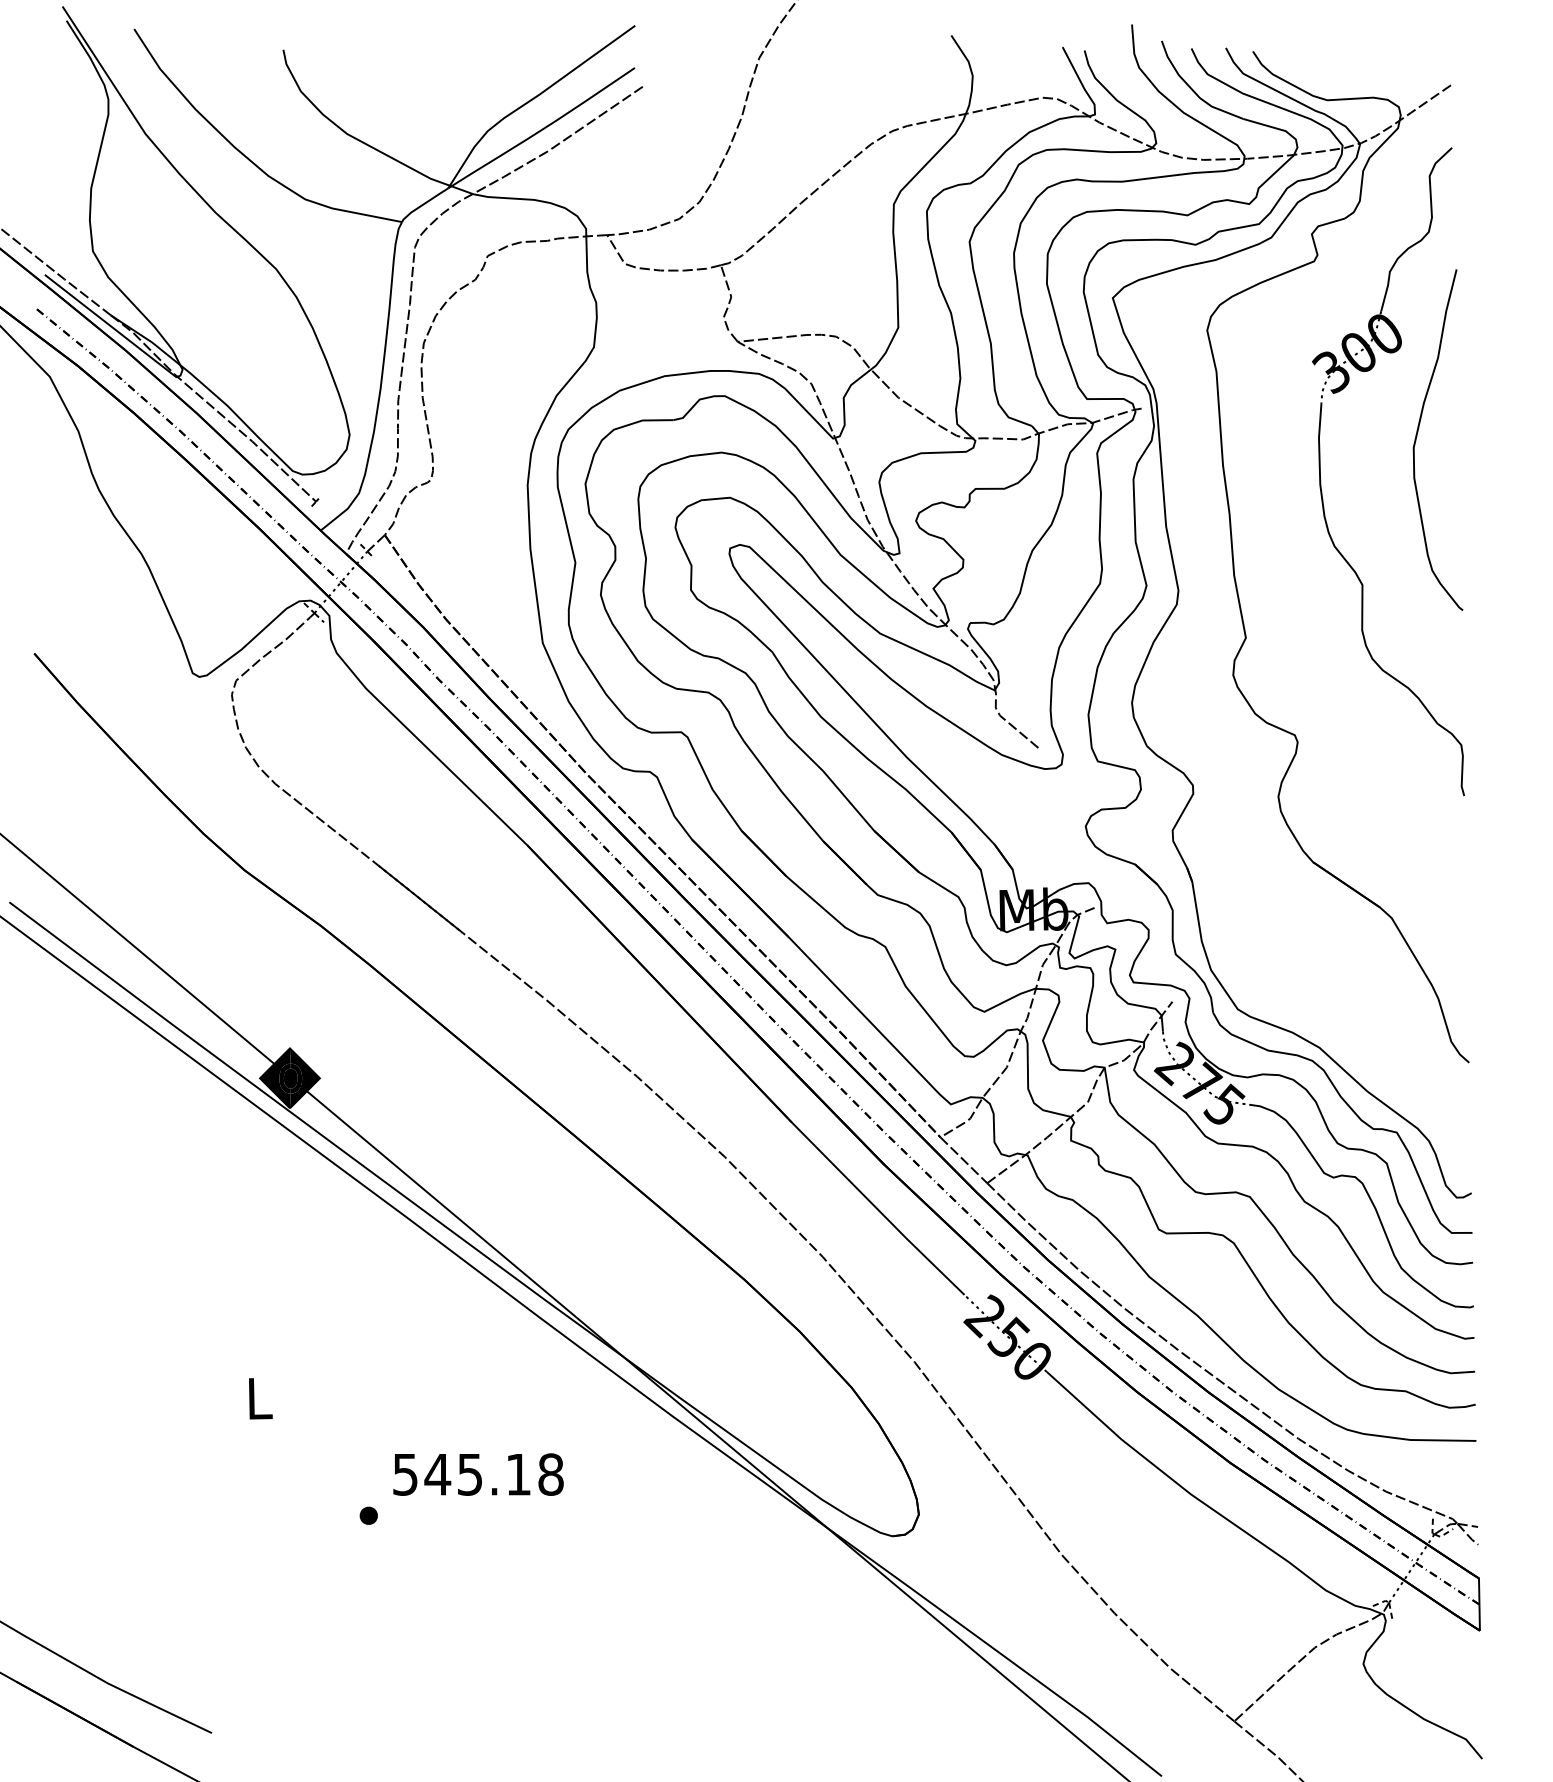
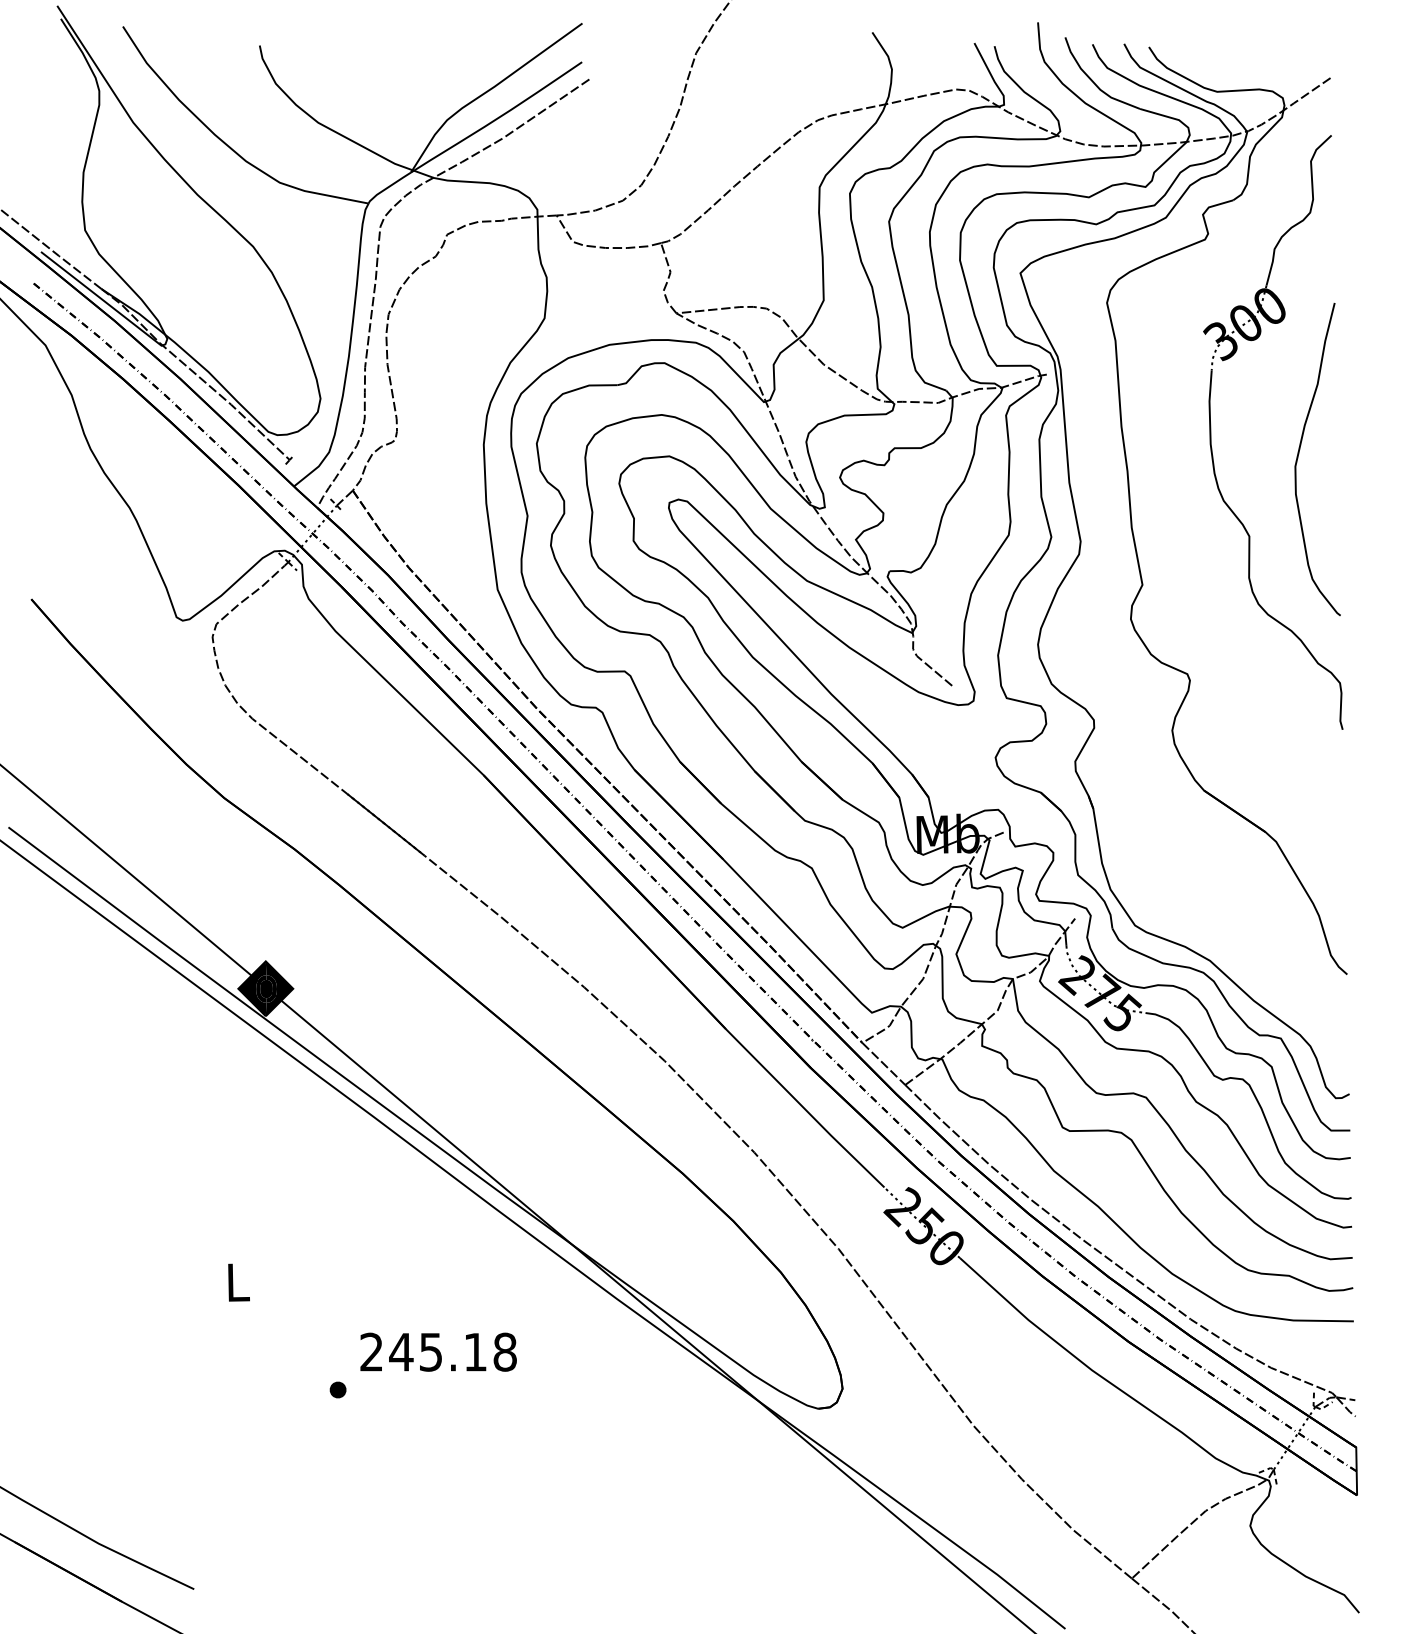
curve: (1418, 434) -> (1299, 454), moved
text: (405, 1473) -> (371, 1351), 545.18 -> 245.18

